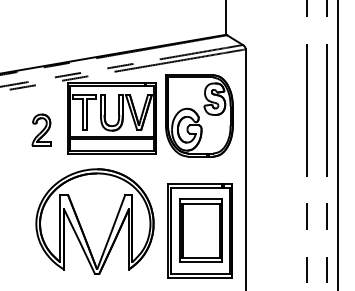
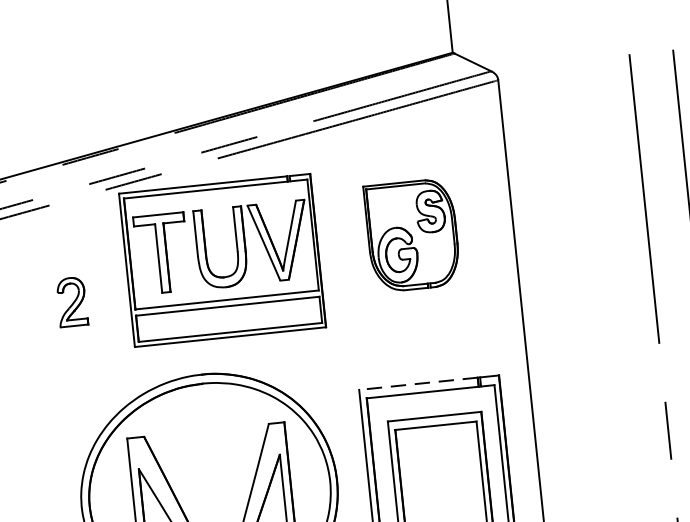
part: (199, 115) -> (412, 234), size x0.6
part: (41, 129) -> (71, 300), size x0.7
line: (194, 183) -> (416, 383), solid -> dashed

